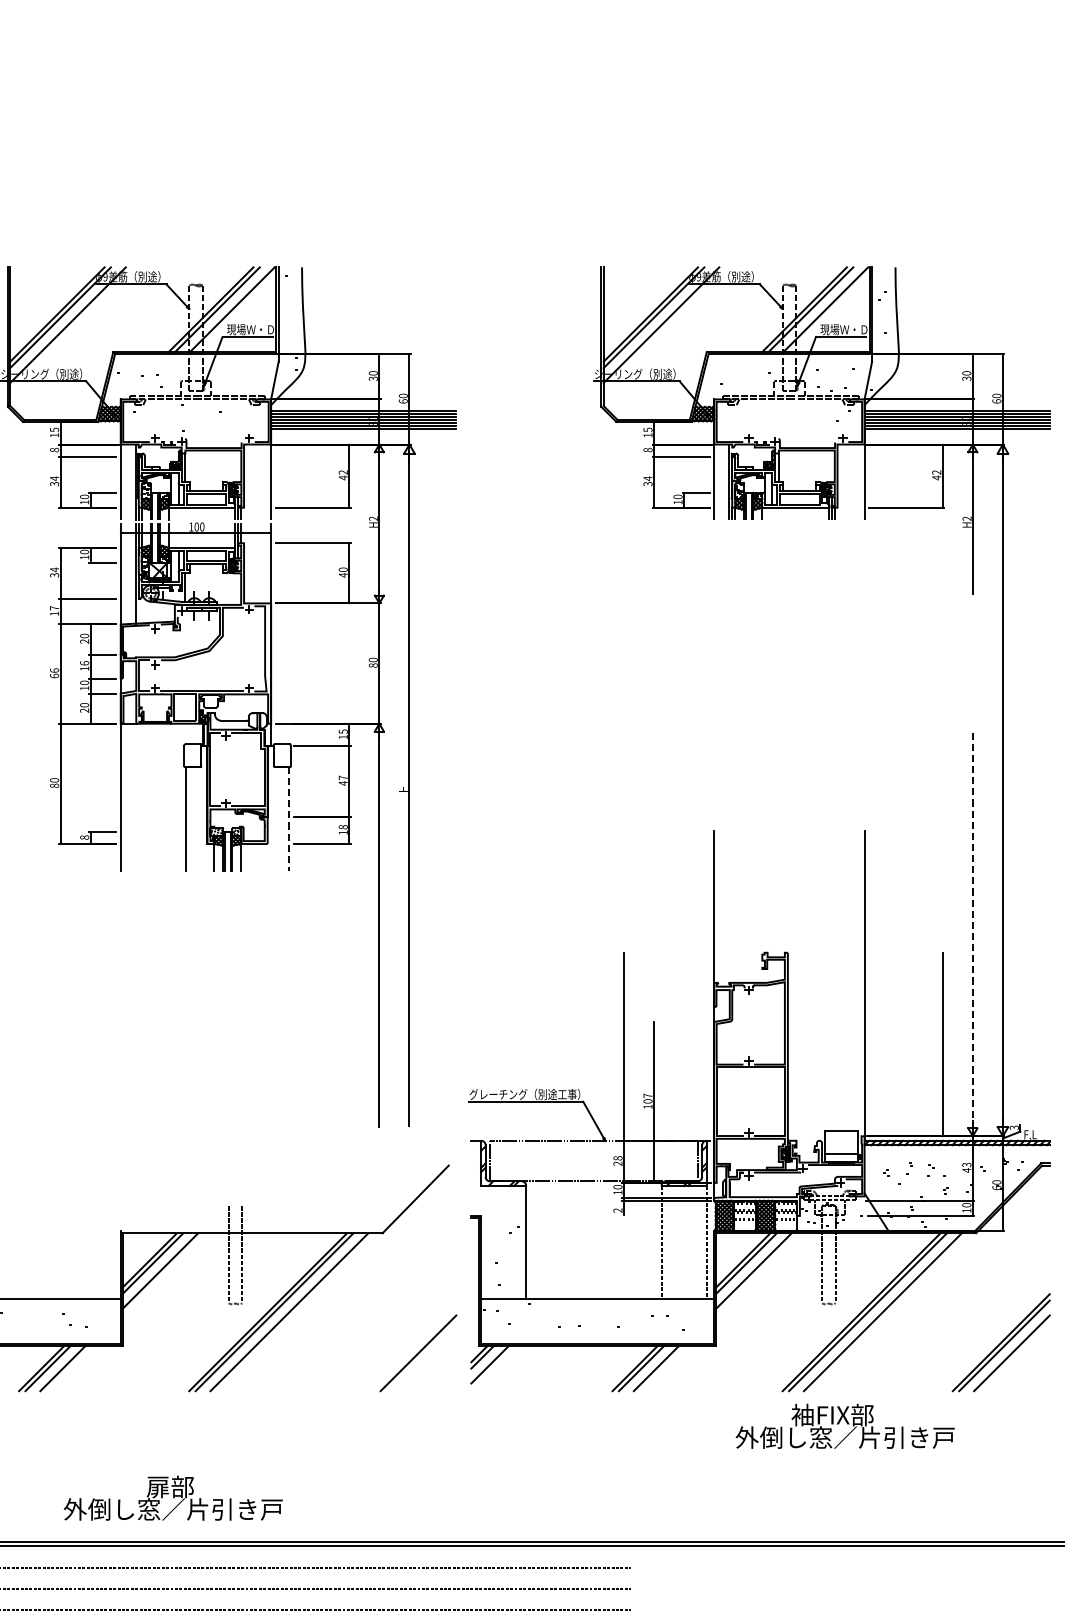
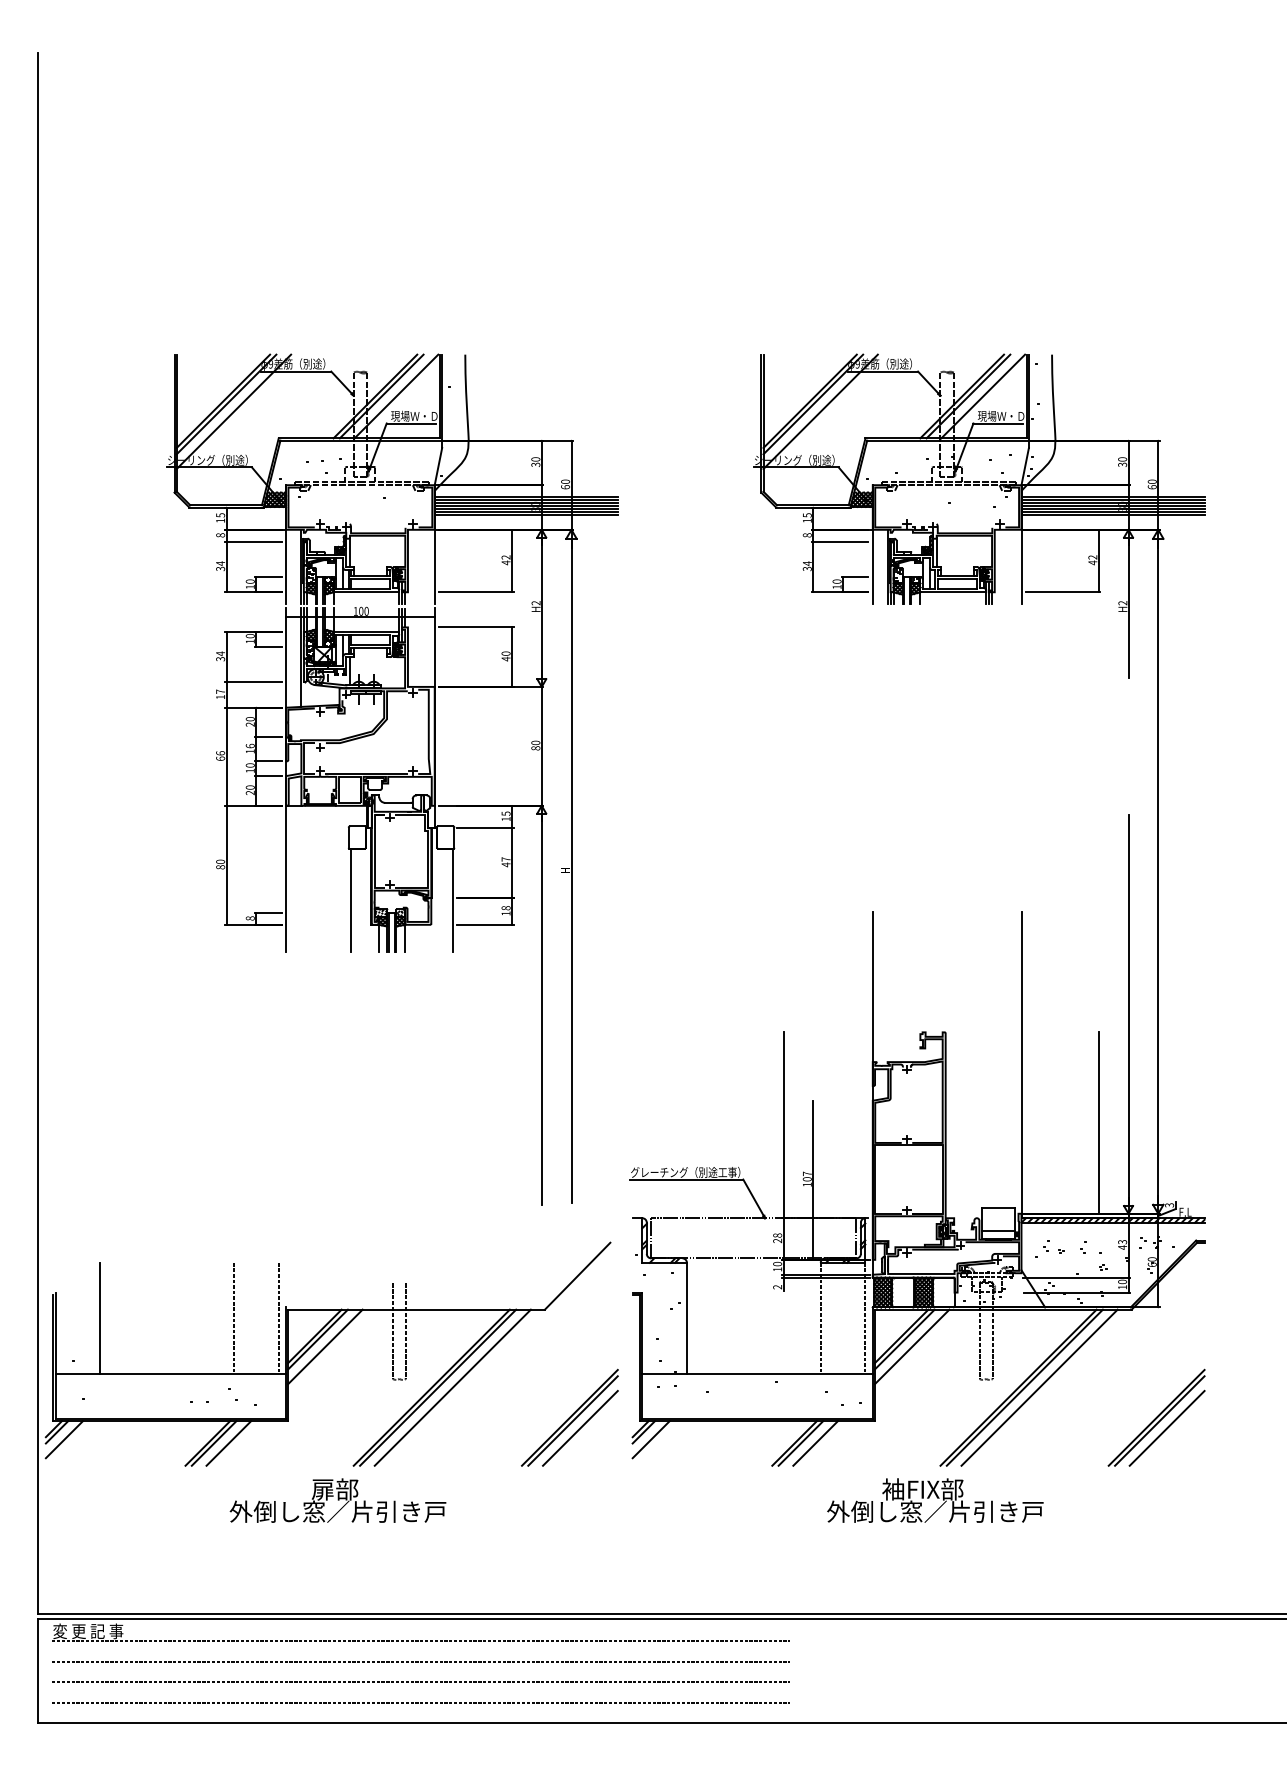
line: (289, 819) -> (452, 900), dashed -> solid
line: (972, 930) -> (1128, 1010), dashed -> solid
line: (68, 1242) -> (234, 1318), added
line: (113, 1242) -> (278, 1318), added
part: (407, 1342) -> (569, 1417), added
text: (845, 1426) -> (935, 1500), moved
text: (172, 1498) -> (337, 1500), moved

